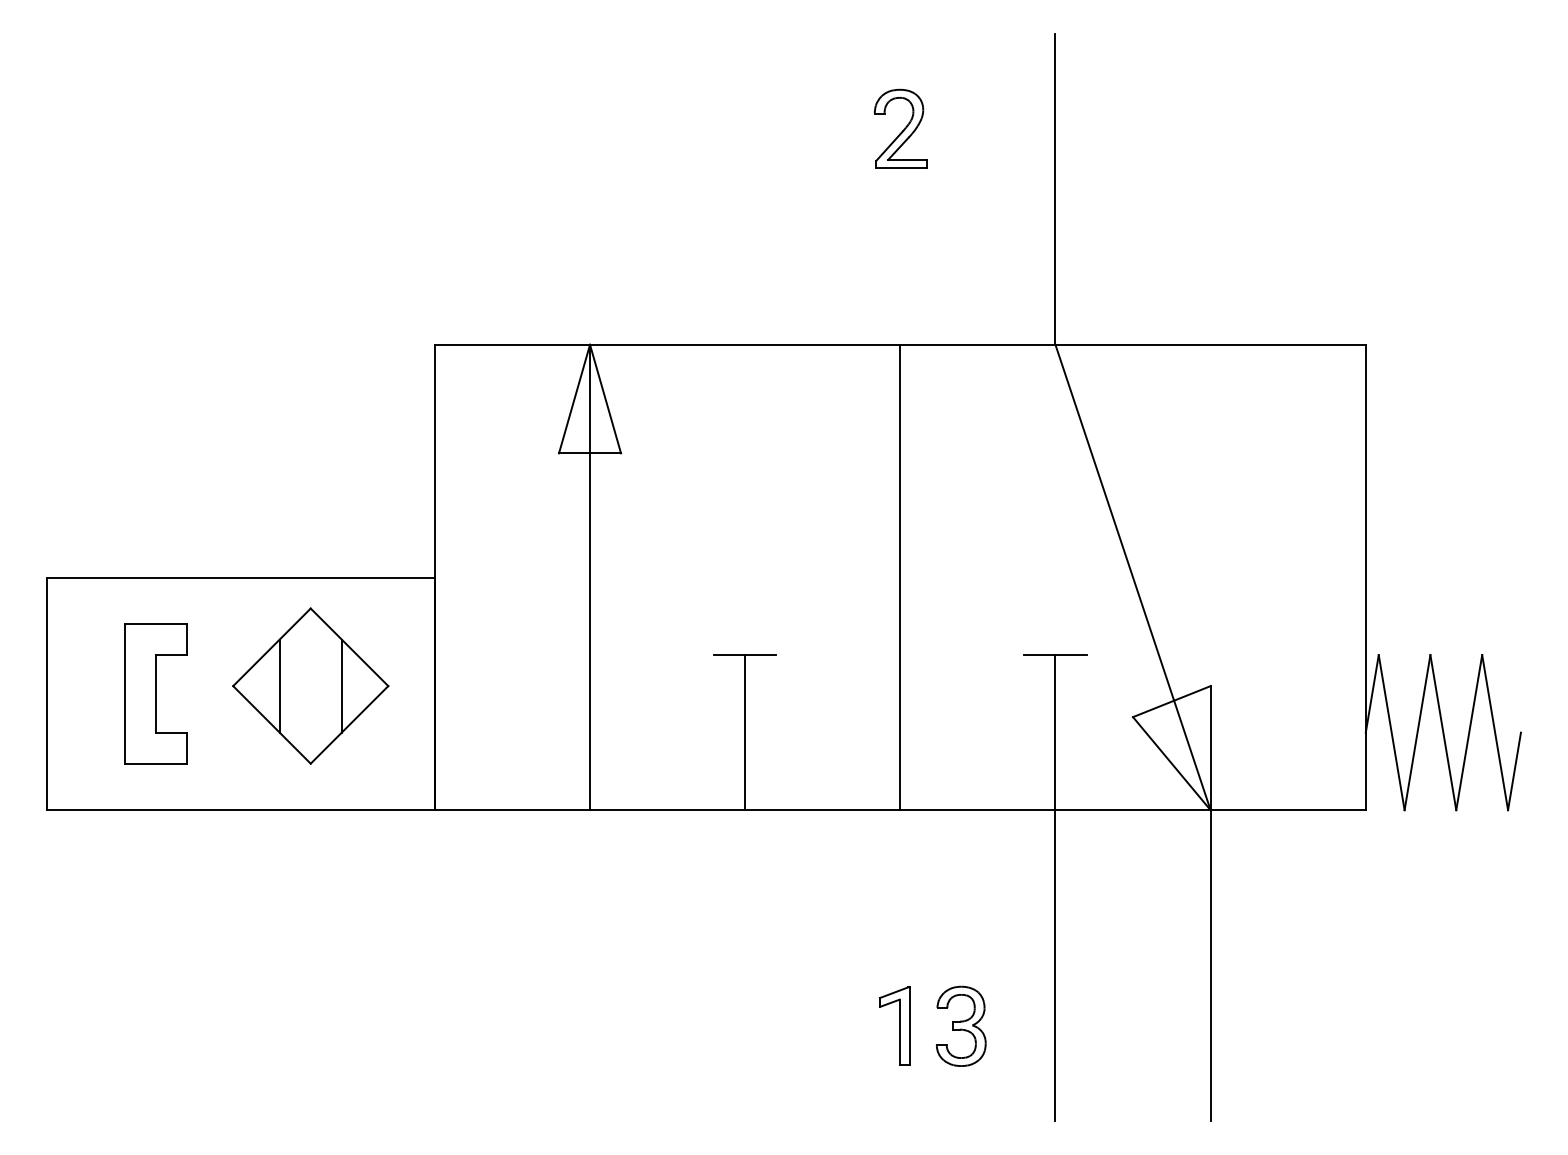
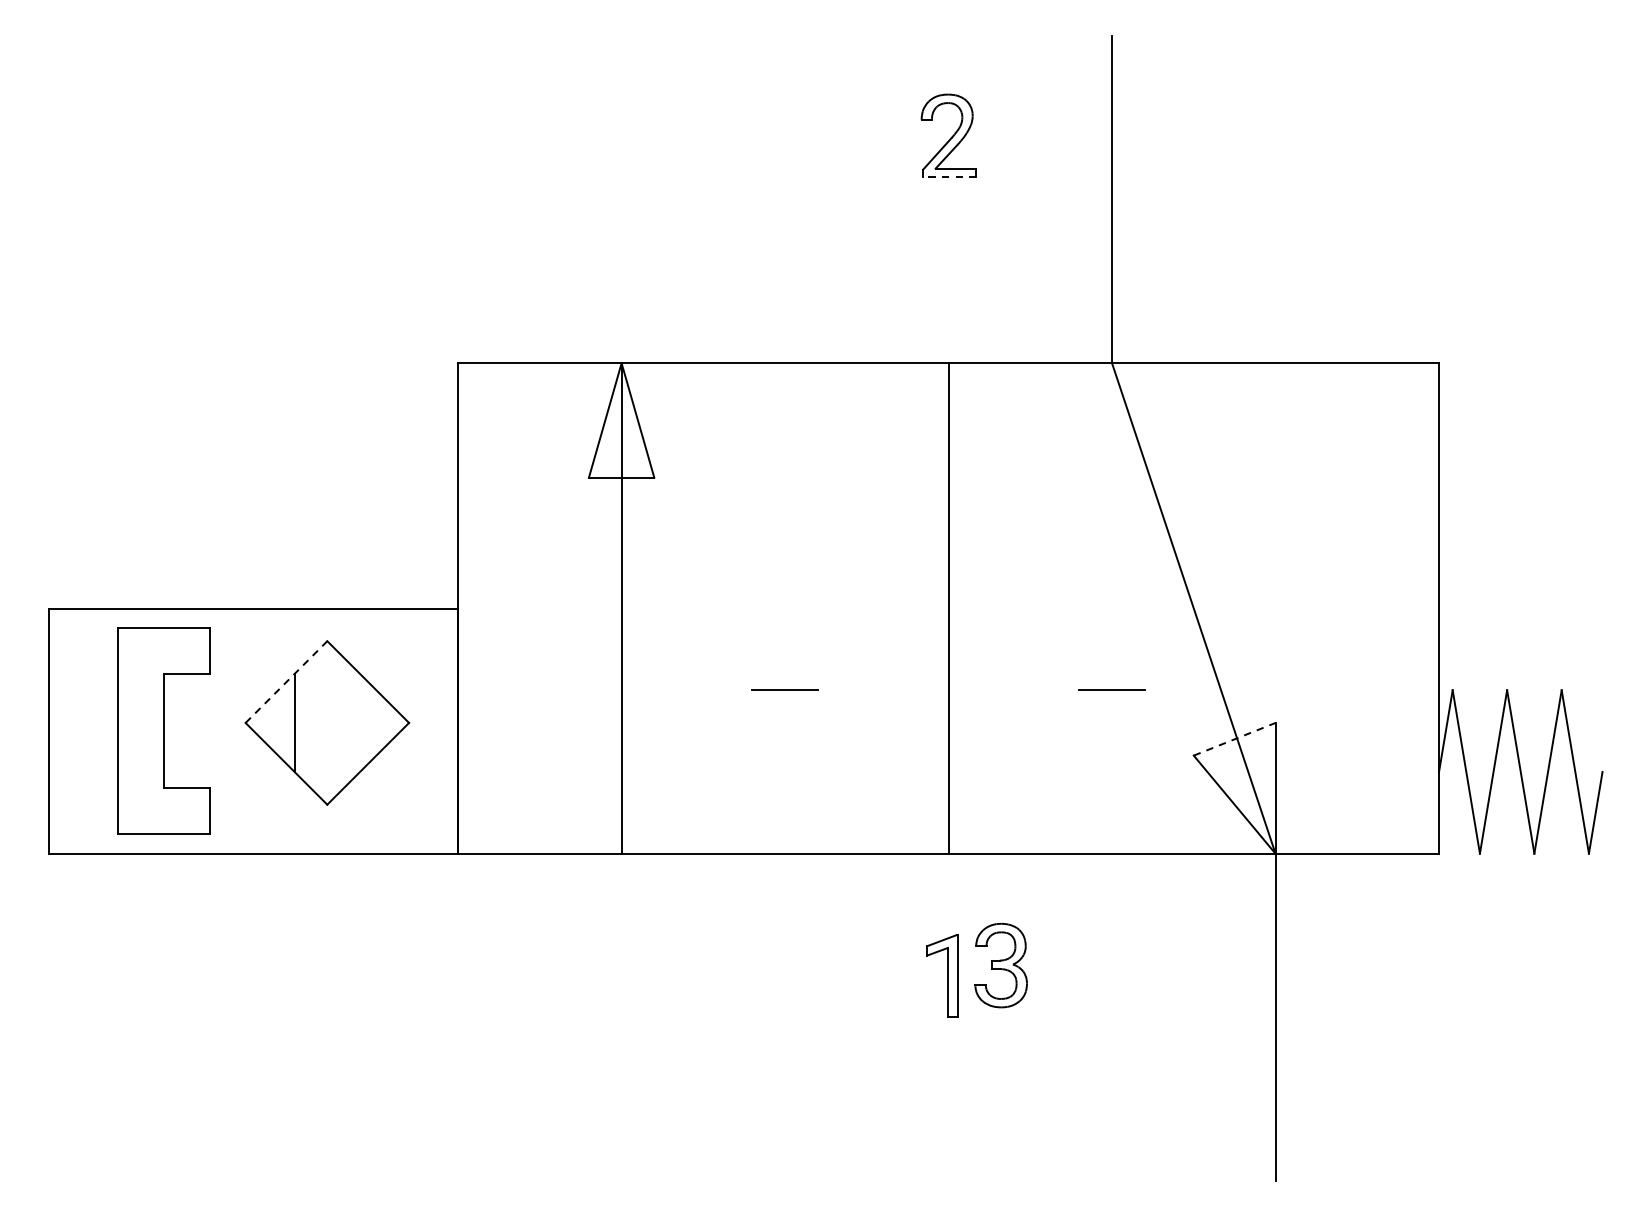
line: (901, 167) -> (949, 176), solid -> dashed
line: (271, 647) -> (285, 682), solid -> dashed
line: (341, 685) -> (359, 722), removed
part: (155, 693) -> (163, 730), size x1.4
line: (1171, 701) -> (1234, 739), solid -> dashed
line: (745, 732) -> (785, 771), removed
line: (1055, 887) -> (1112, 935), removed
part: (894, 1025) -> (942, 975), moved
part: (961, 1025) -> (1001, 964), moved

